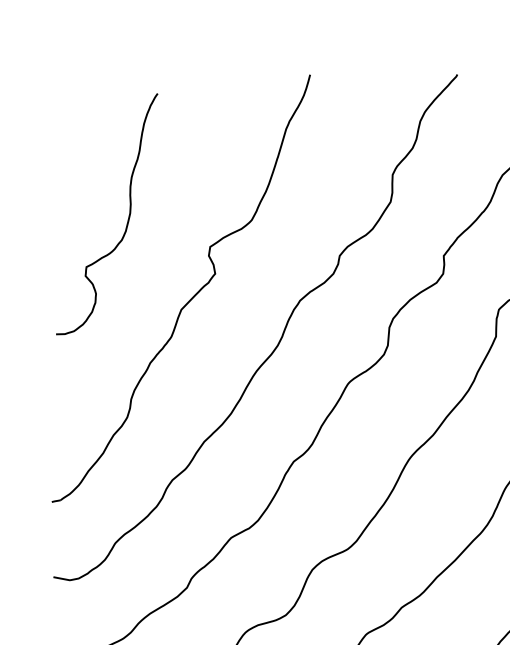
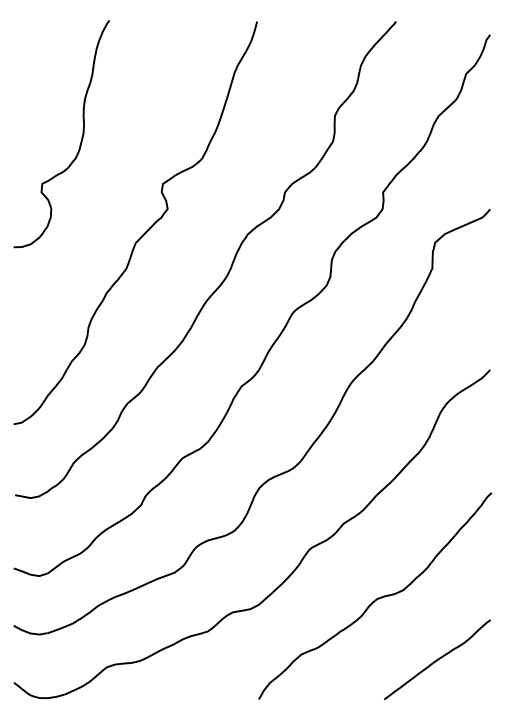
curve: (128, 216) -> (81, 136), moved

